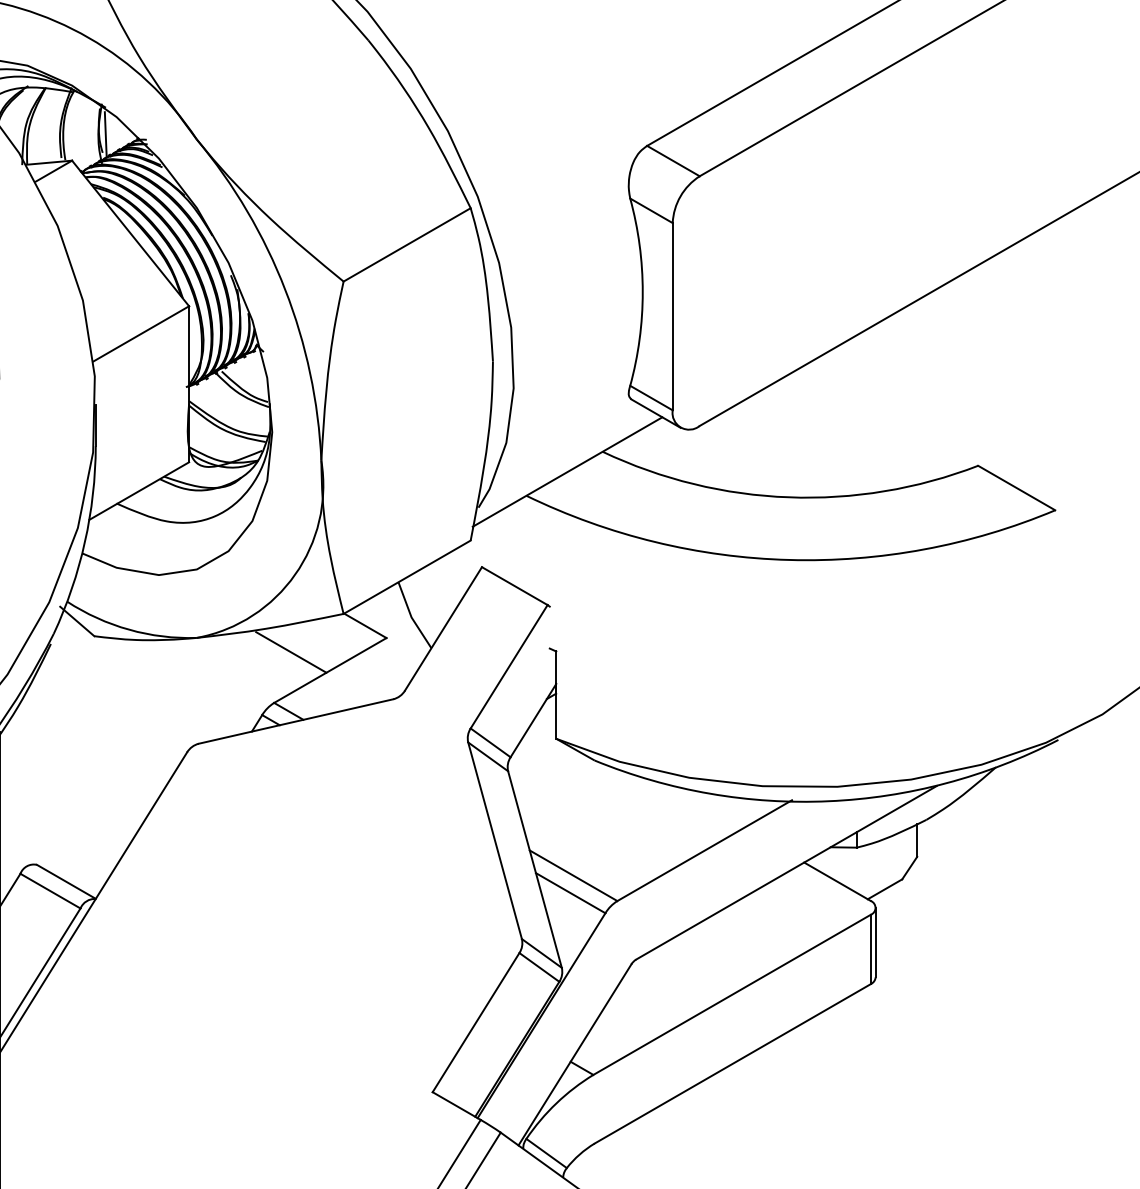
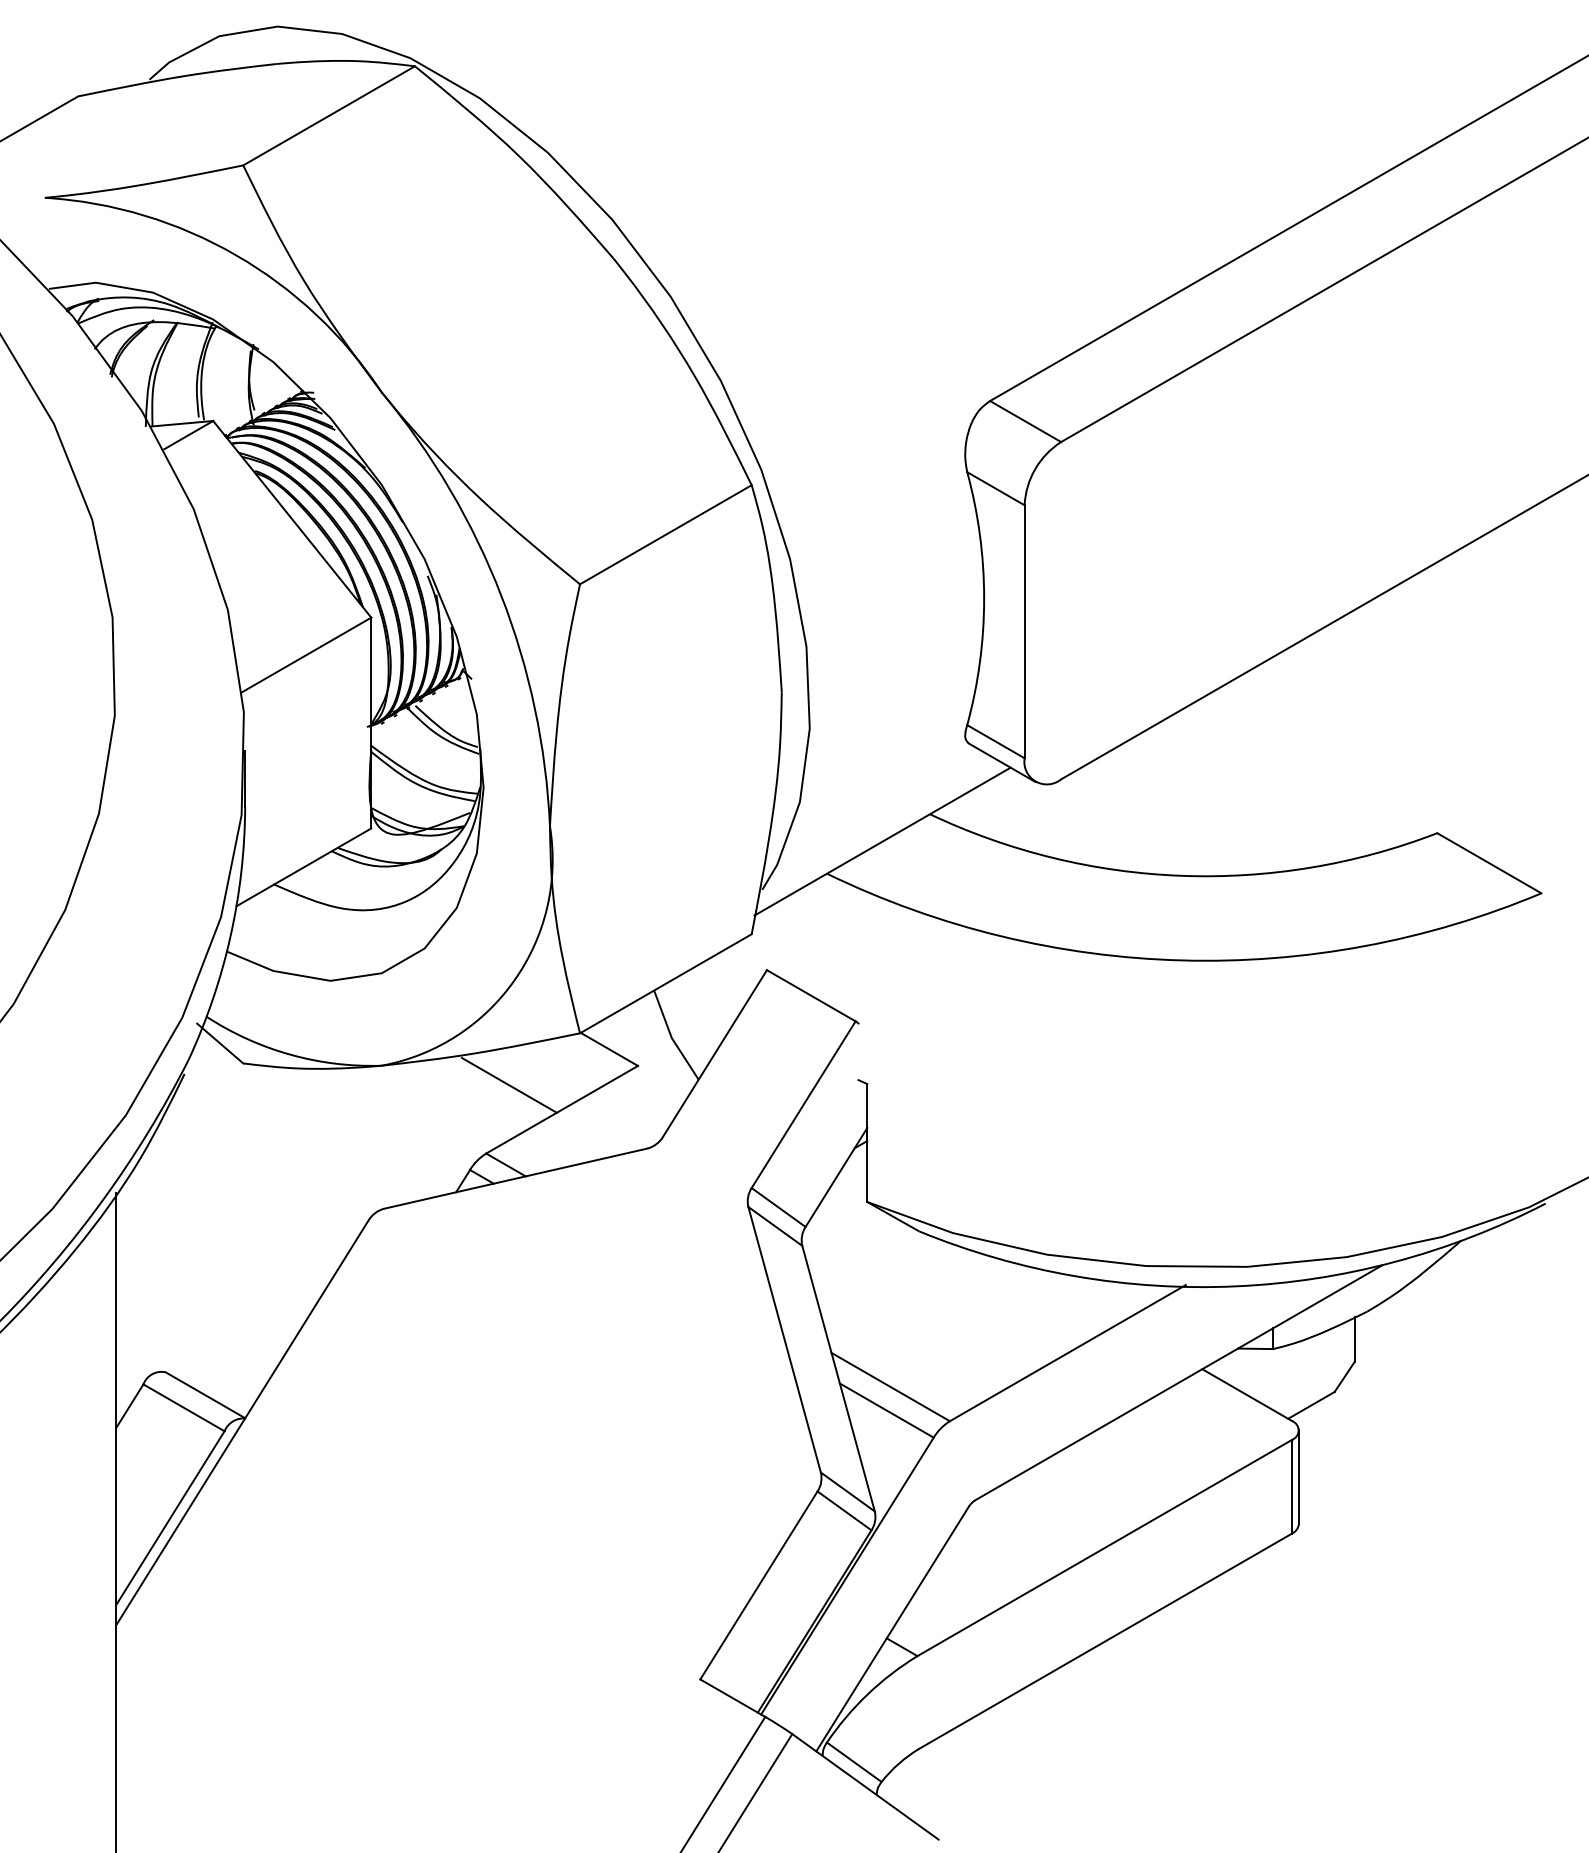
line: (105, 134) -> (258, 385), removed

